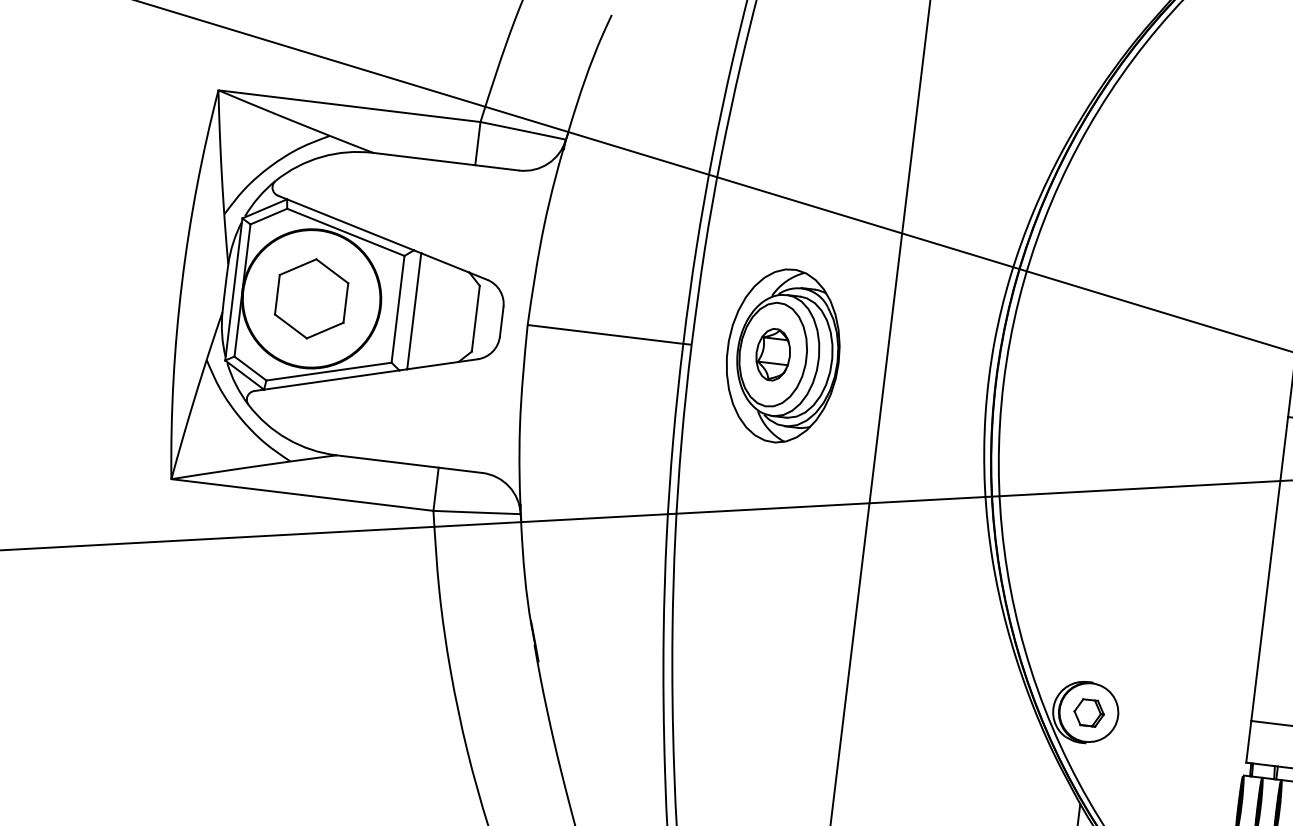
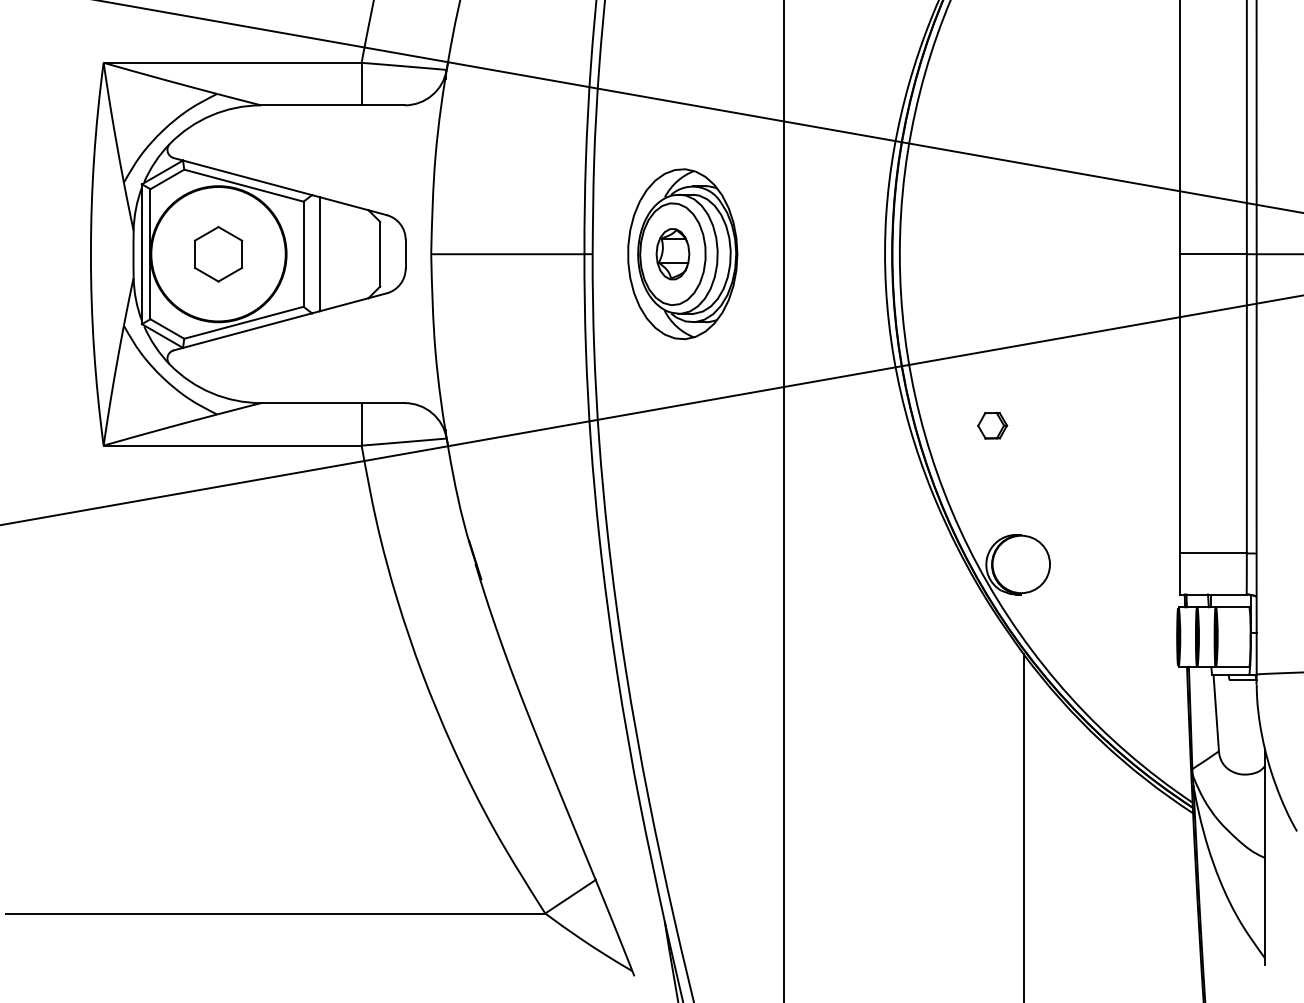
part: (311, 299) -> (218, 254), size x0.7
part: (1089, 712) -> (992, 425), moved

